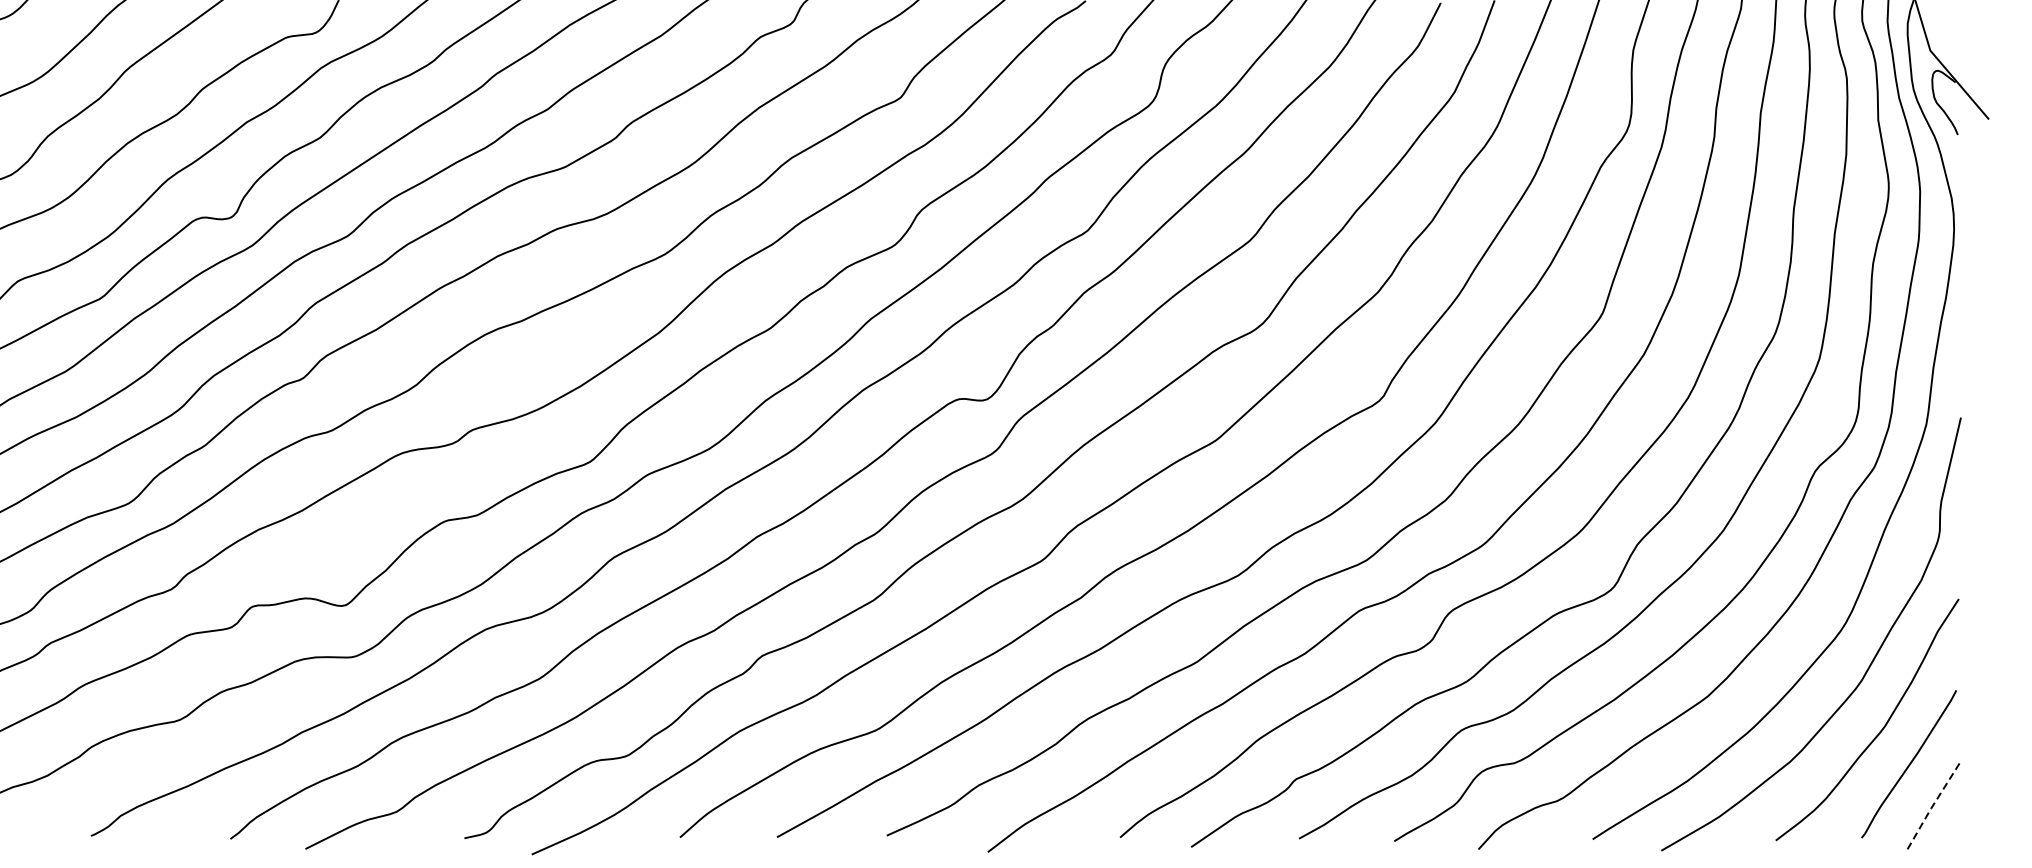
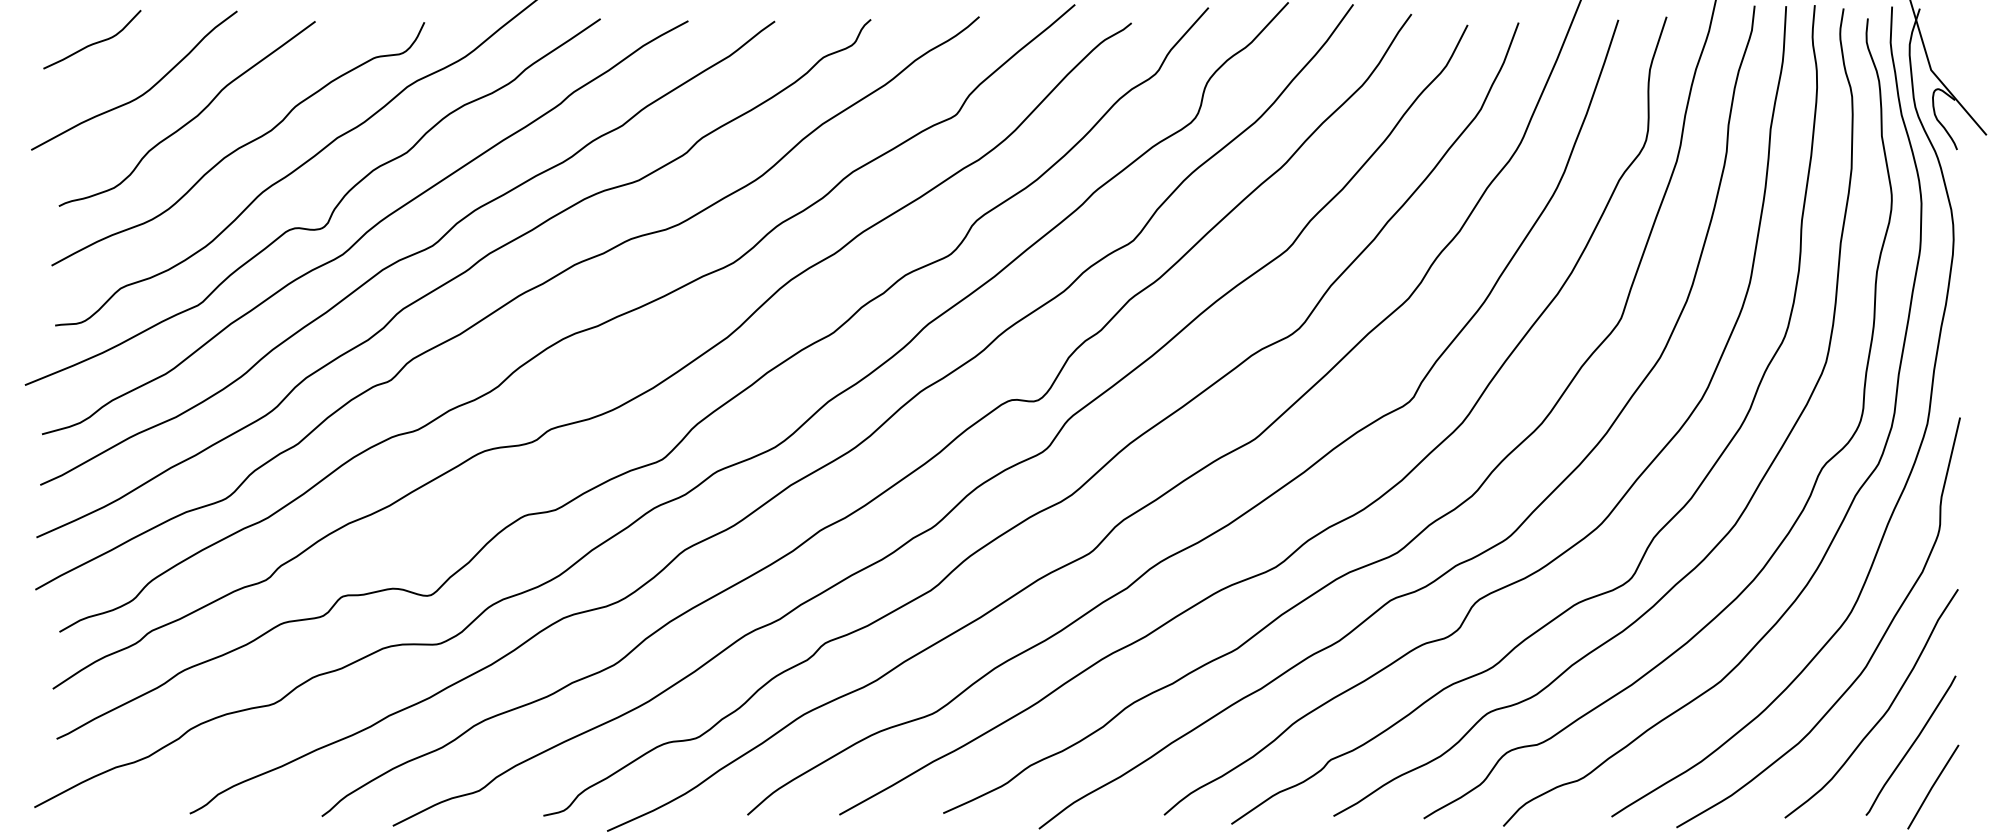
line: (1930, 808) -> (1931, 787), dashed -> solid

